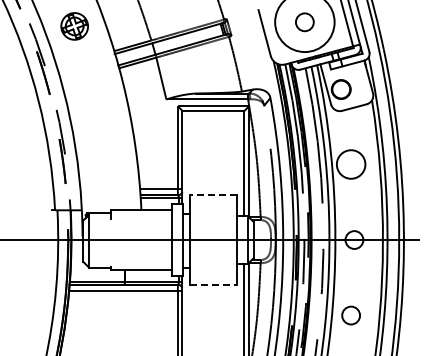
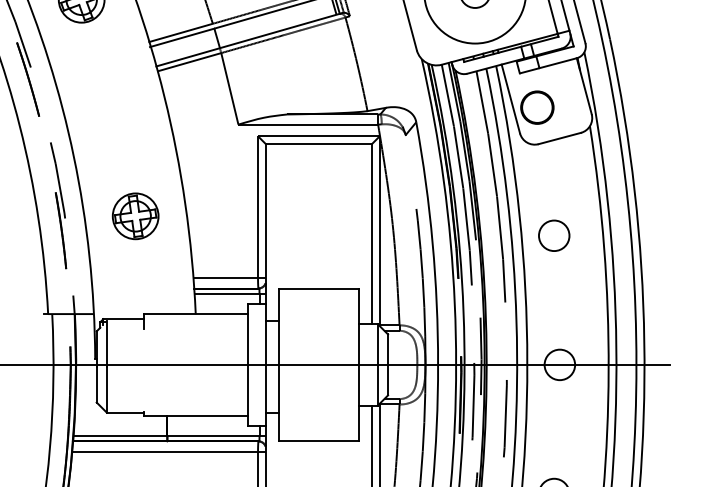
part: (106, 152) -> (136, 215), added
circle: (351, 164) -> (554, 235), size x0.62
line: (212, 195) -> (317, 288), dashed -> solid
line: (213, 284) -> (318, 440), dashed -> solid

